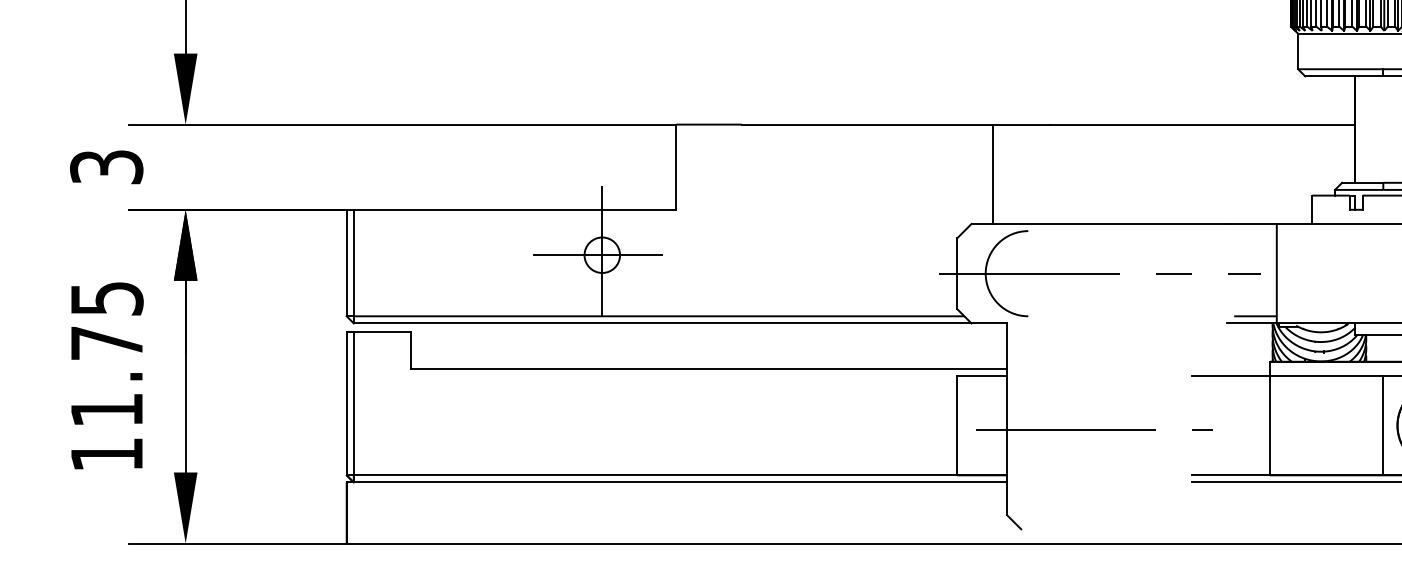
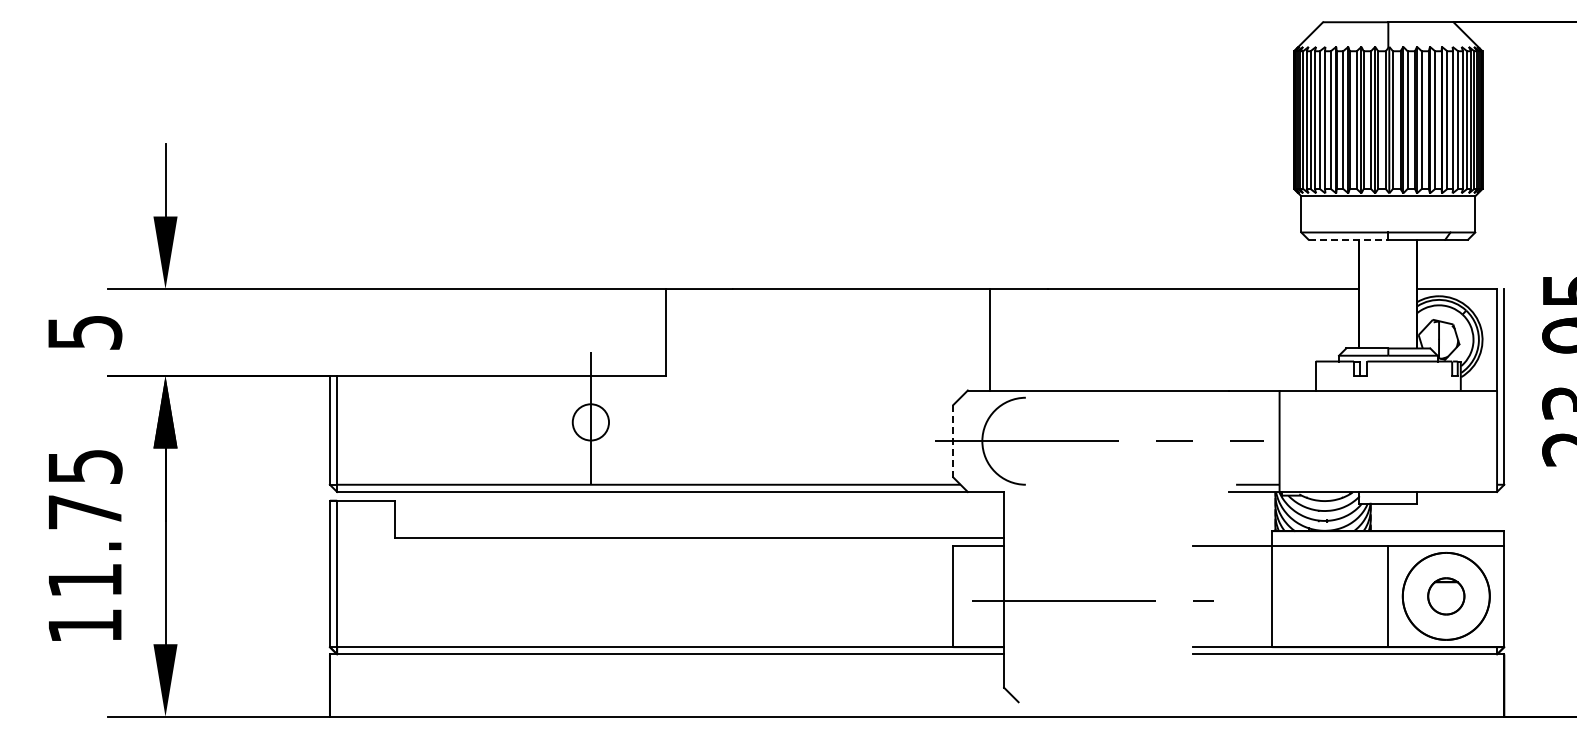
line: (1344, 76) -> (1348, 239), solid -> dashed
text: (106, 167) -> (84, 332), 3 -> 5
line: (598, 255) -> (586, 422), removed
line: (957, 273) -> (953, 441), solid -> dashed

